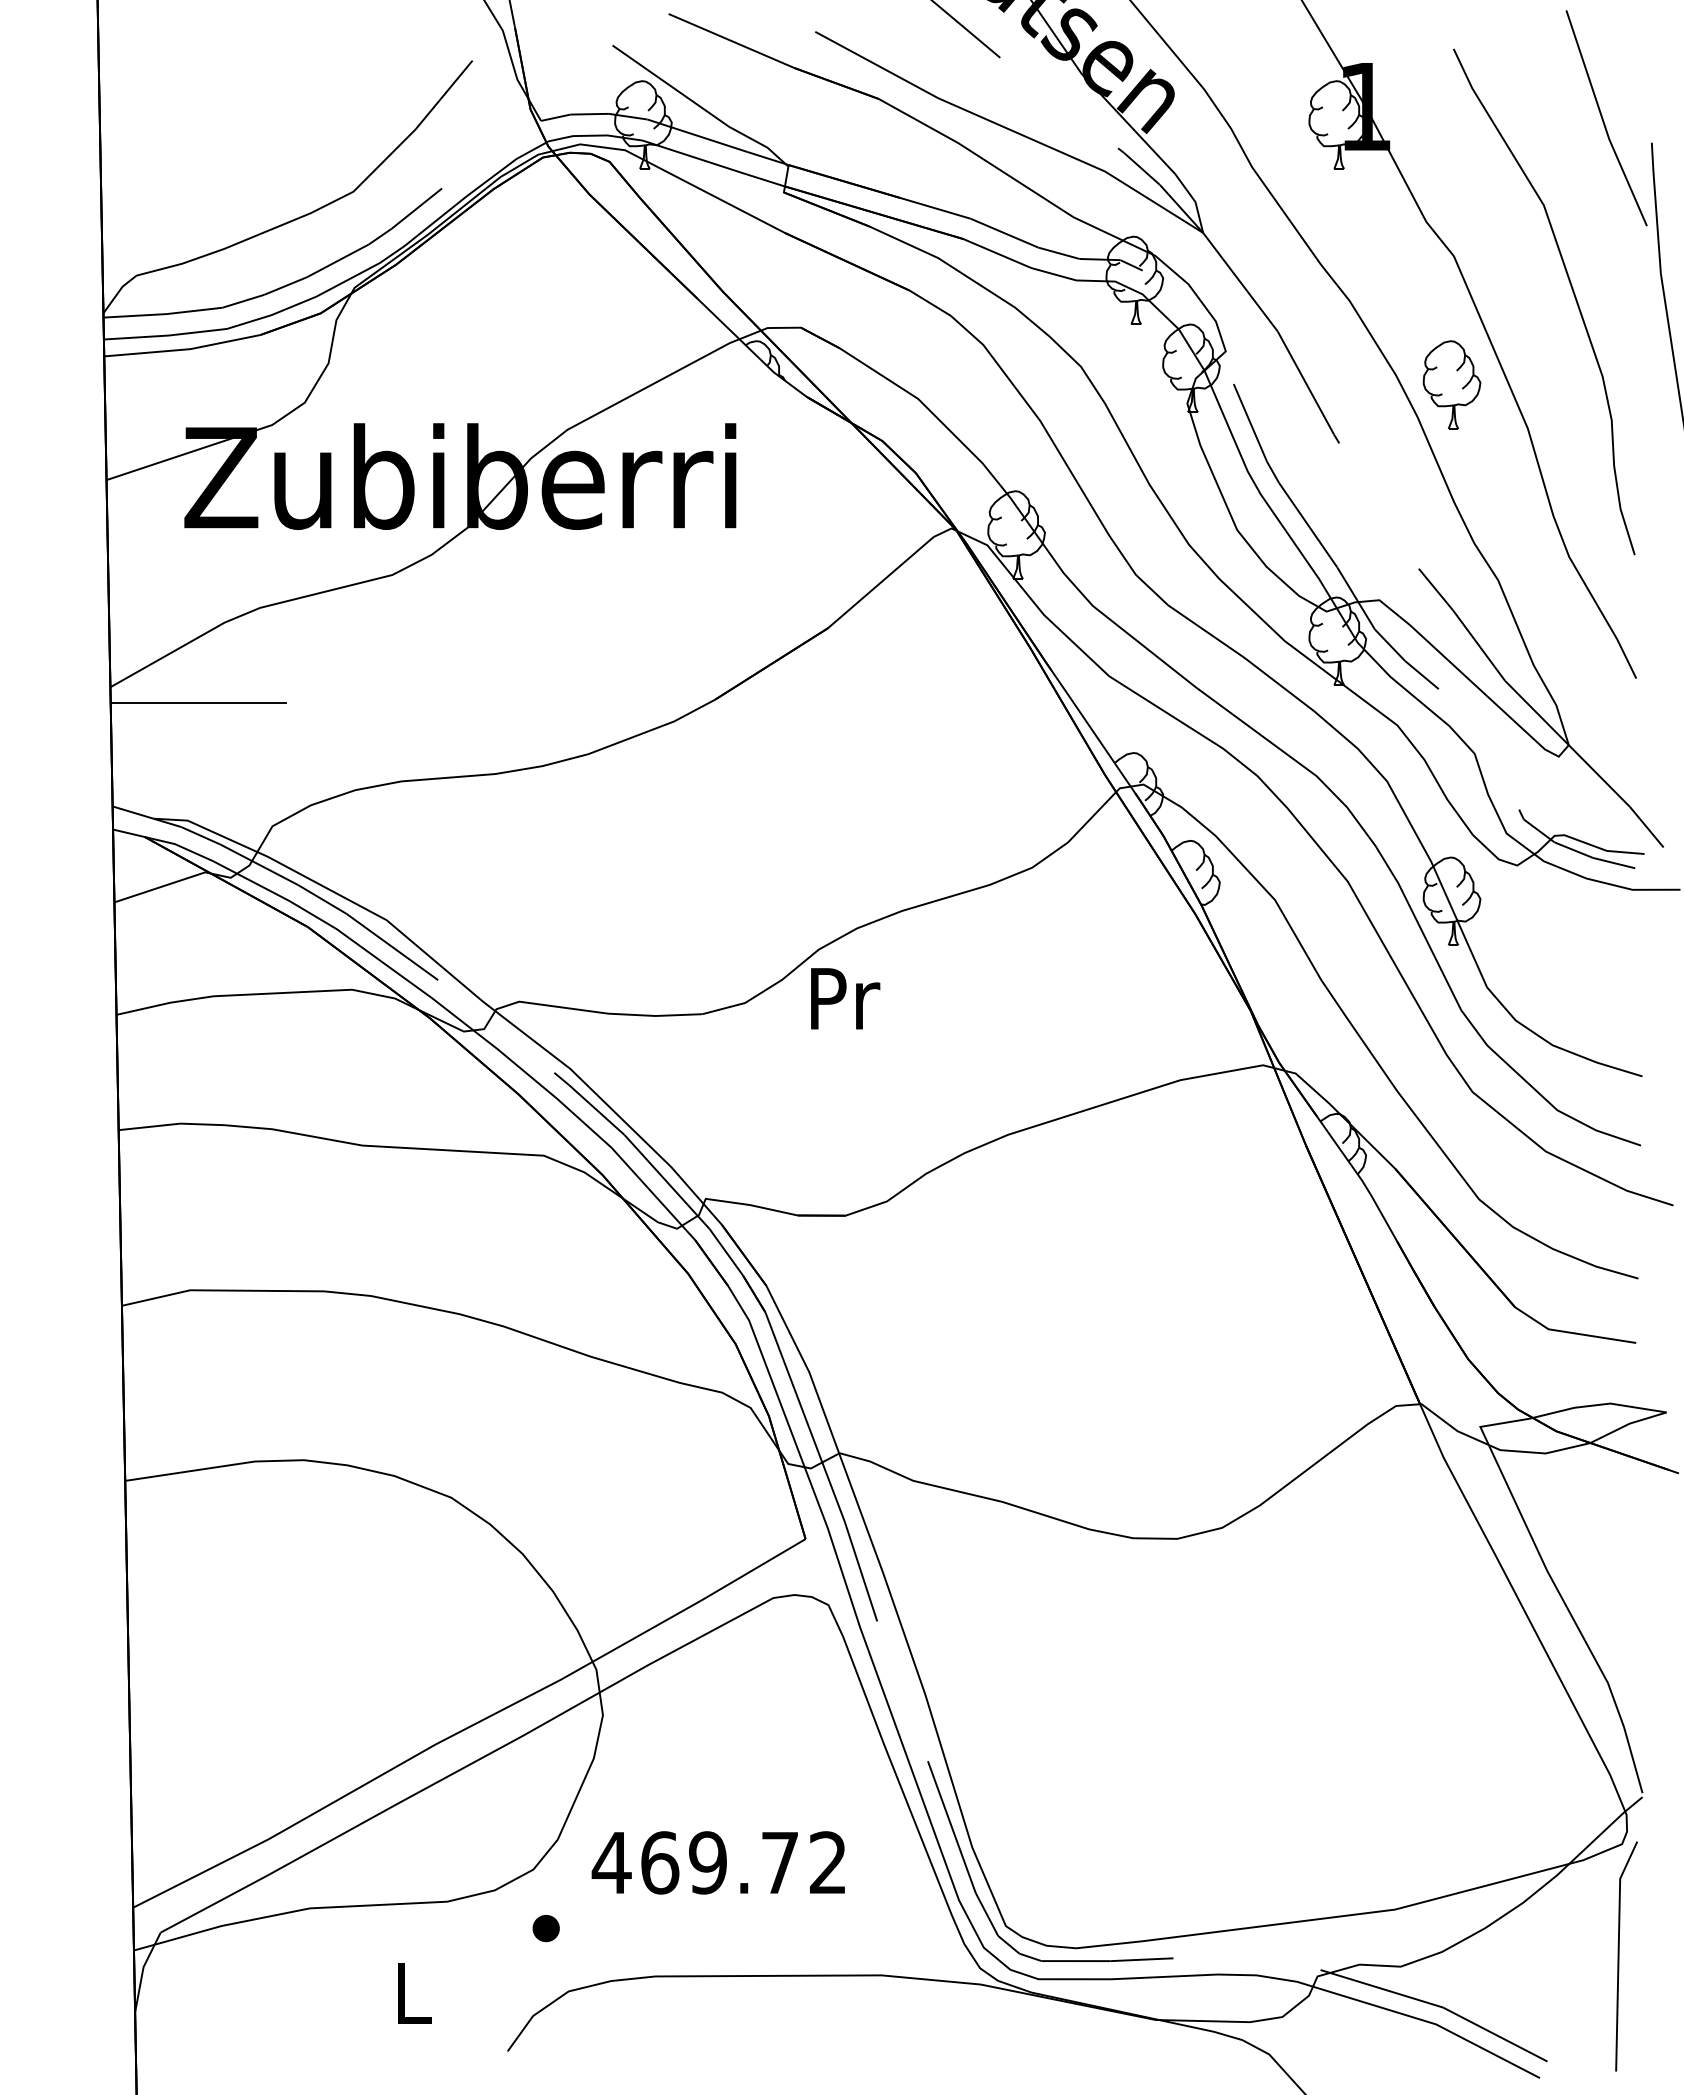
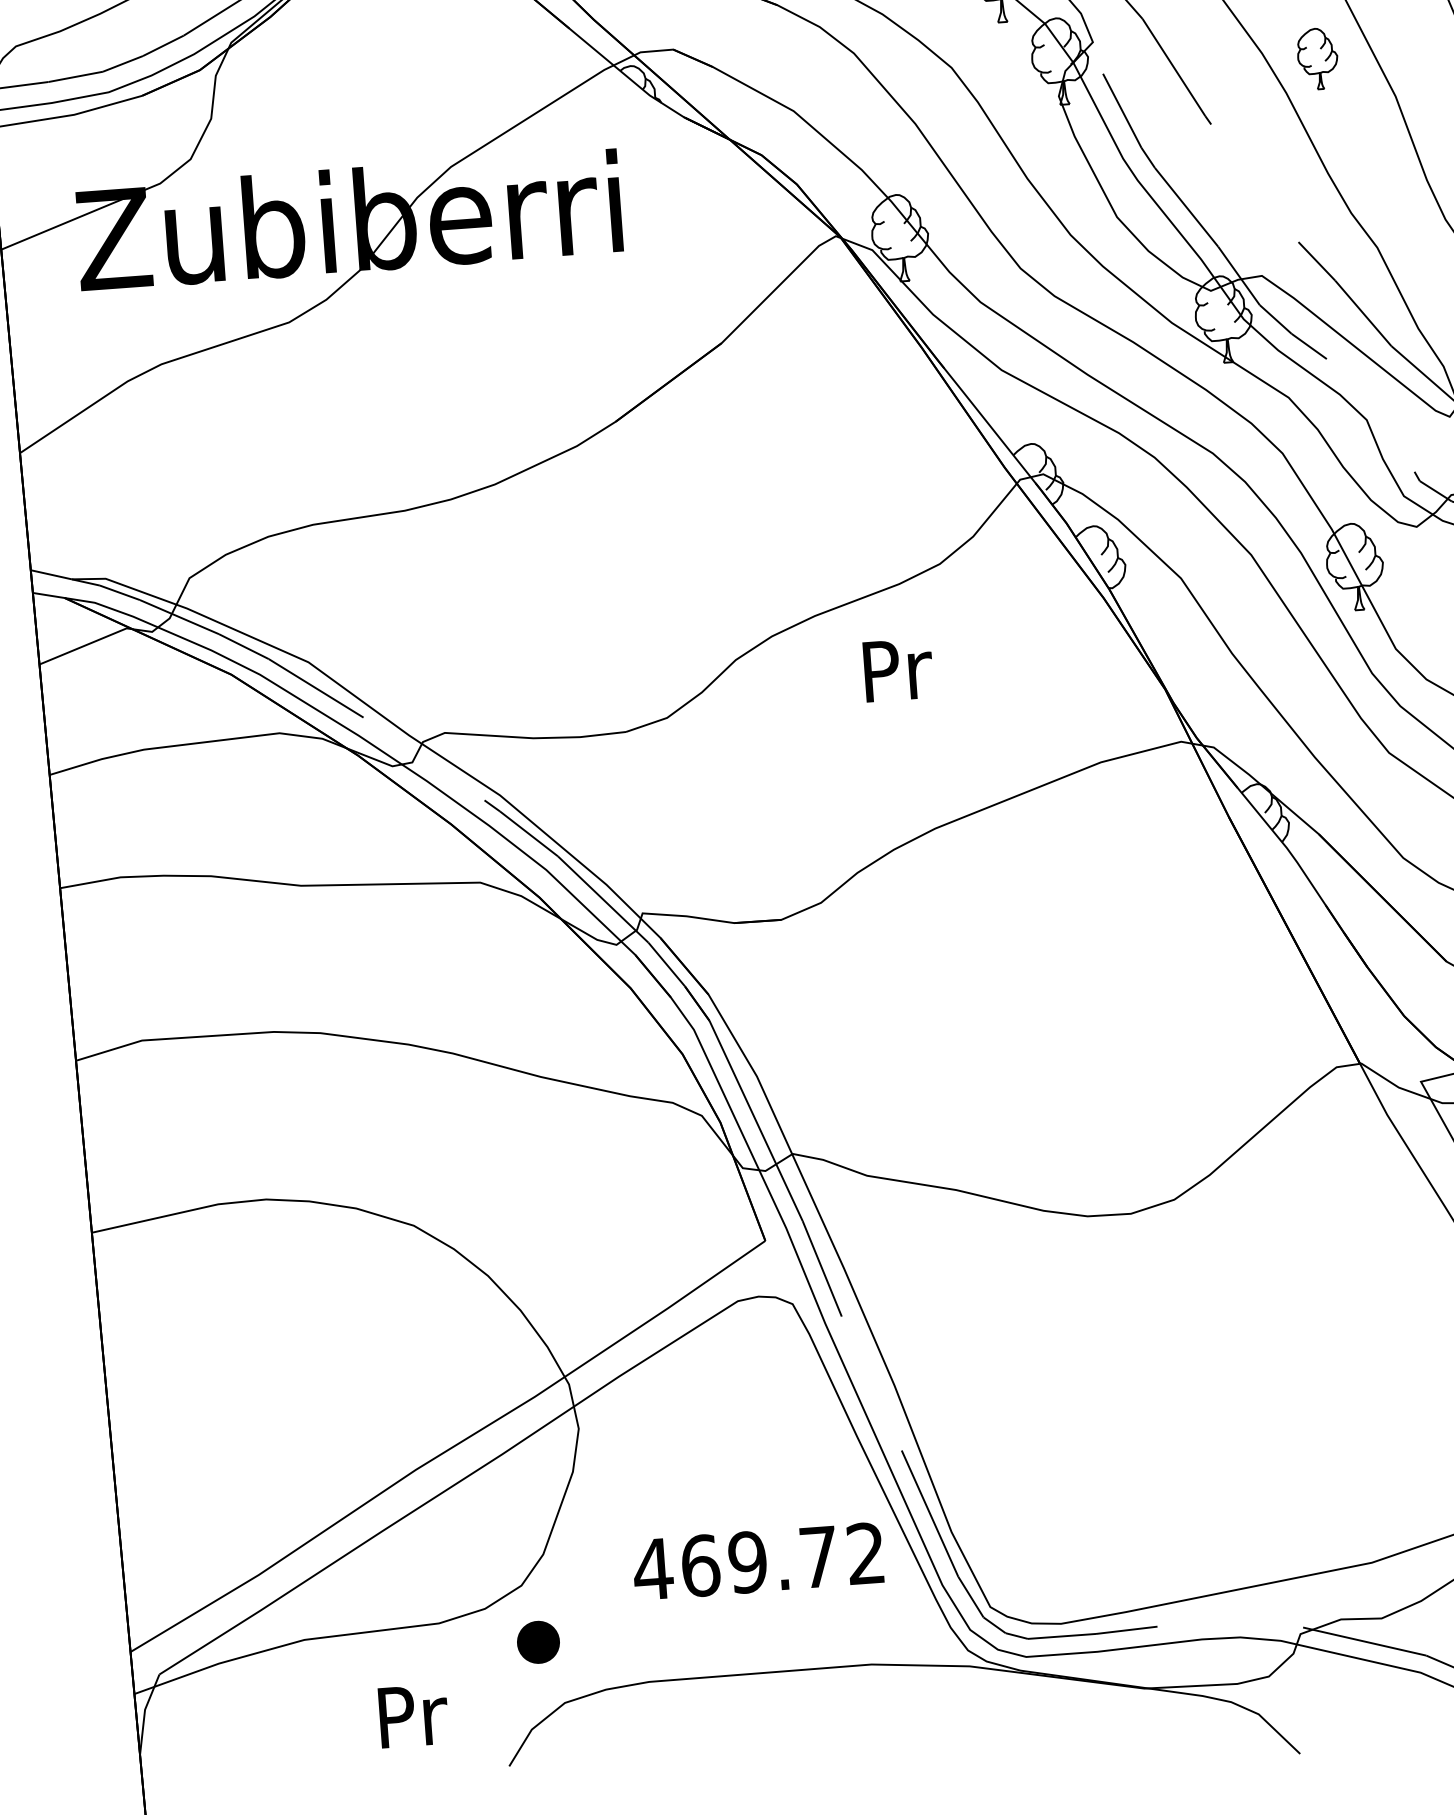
part: (1451, 384) -> (1317, 58), size x0.7
line: (197, 702) -> (106, 461), removed
text: (845, 998) -> (898, 669), moved
text: (717, 1862) -> (757, 1561), moved
part: (545, 1928) -> (537, 1642), size x1.6
text: (414, 1992) -> (413, 1715), L -> Pr

